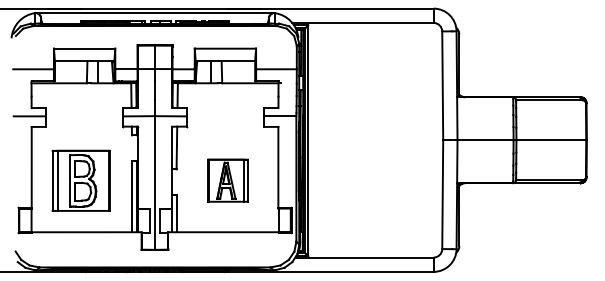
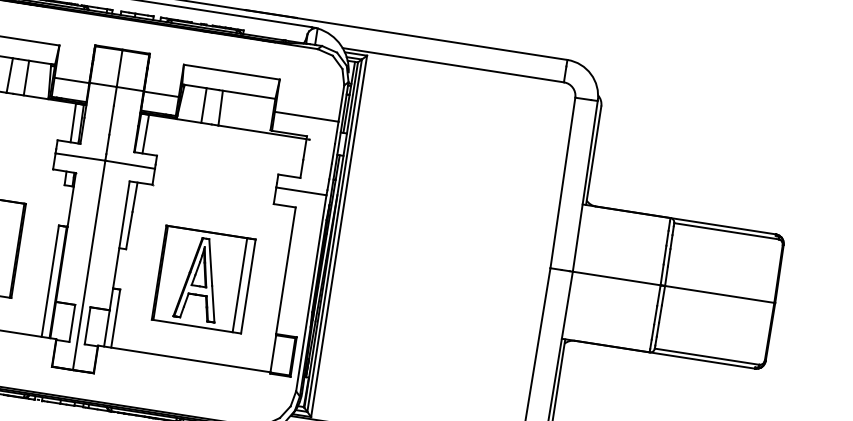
part: (227, 180) -> (203, 278), size x1.43

